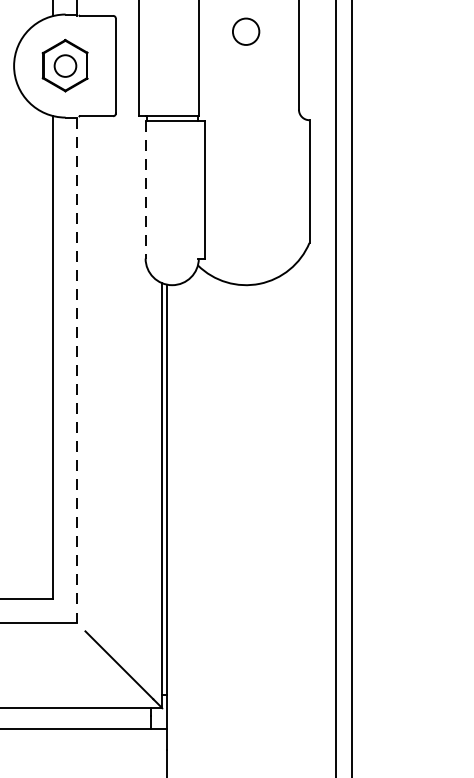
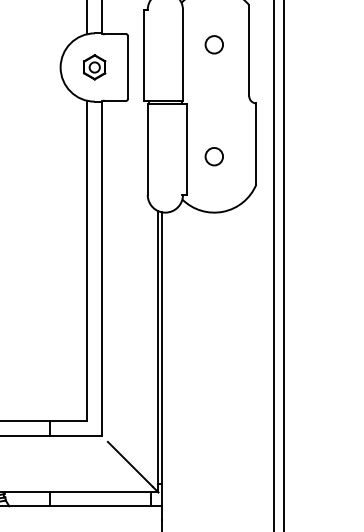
part: (65, 66) -> (94, 67), size x0.71
line: (145, 191) -> (147, 150), dashed -> solid
circle: (244, 200) -> (213, 156), added
line: (77, 369) -> (102, 268), dashed -> solid

